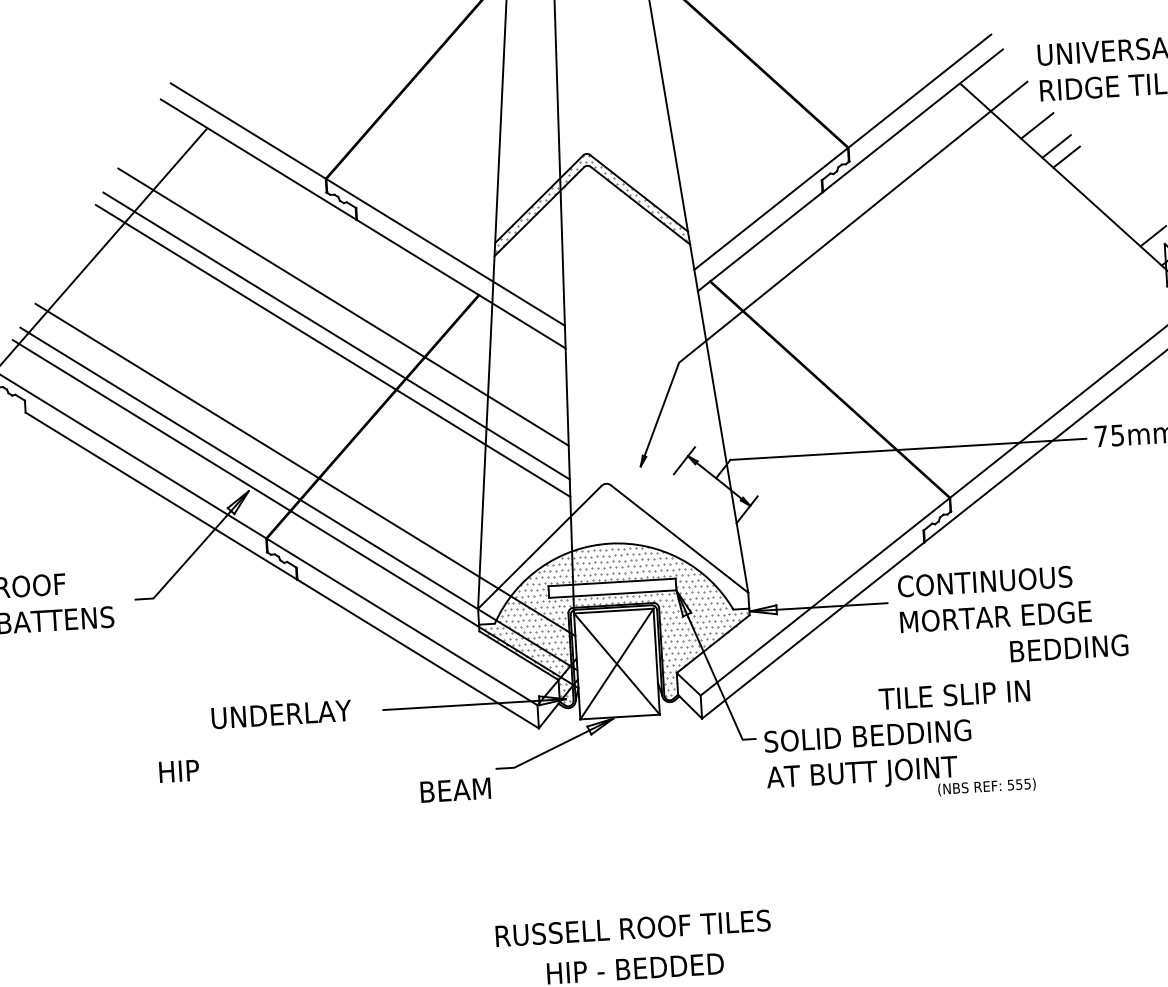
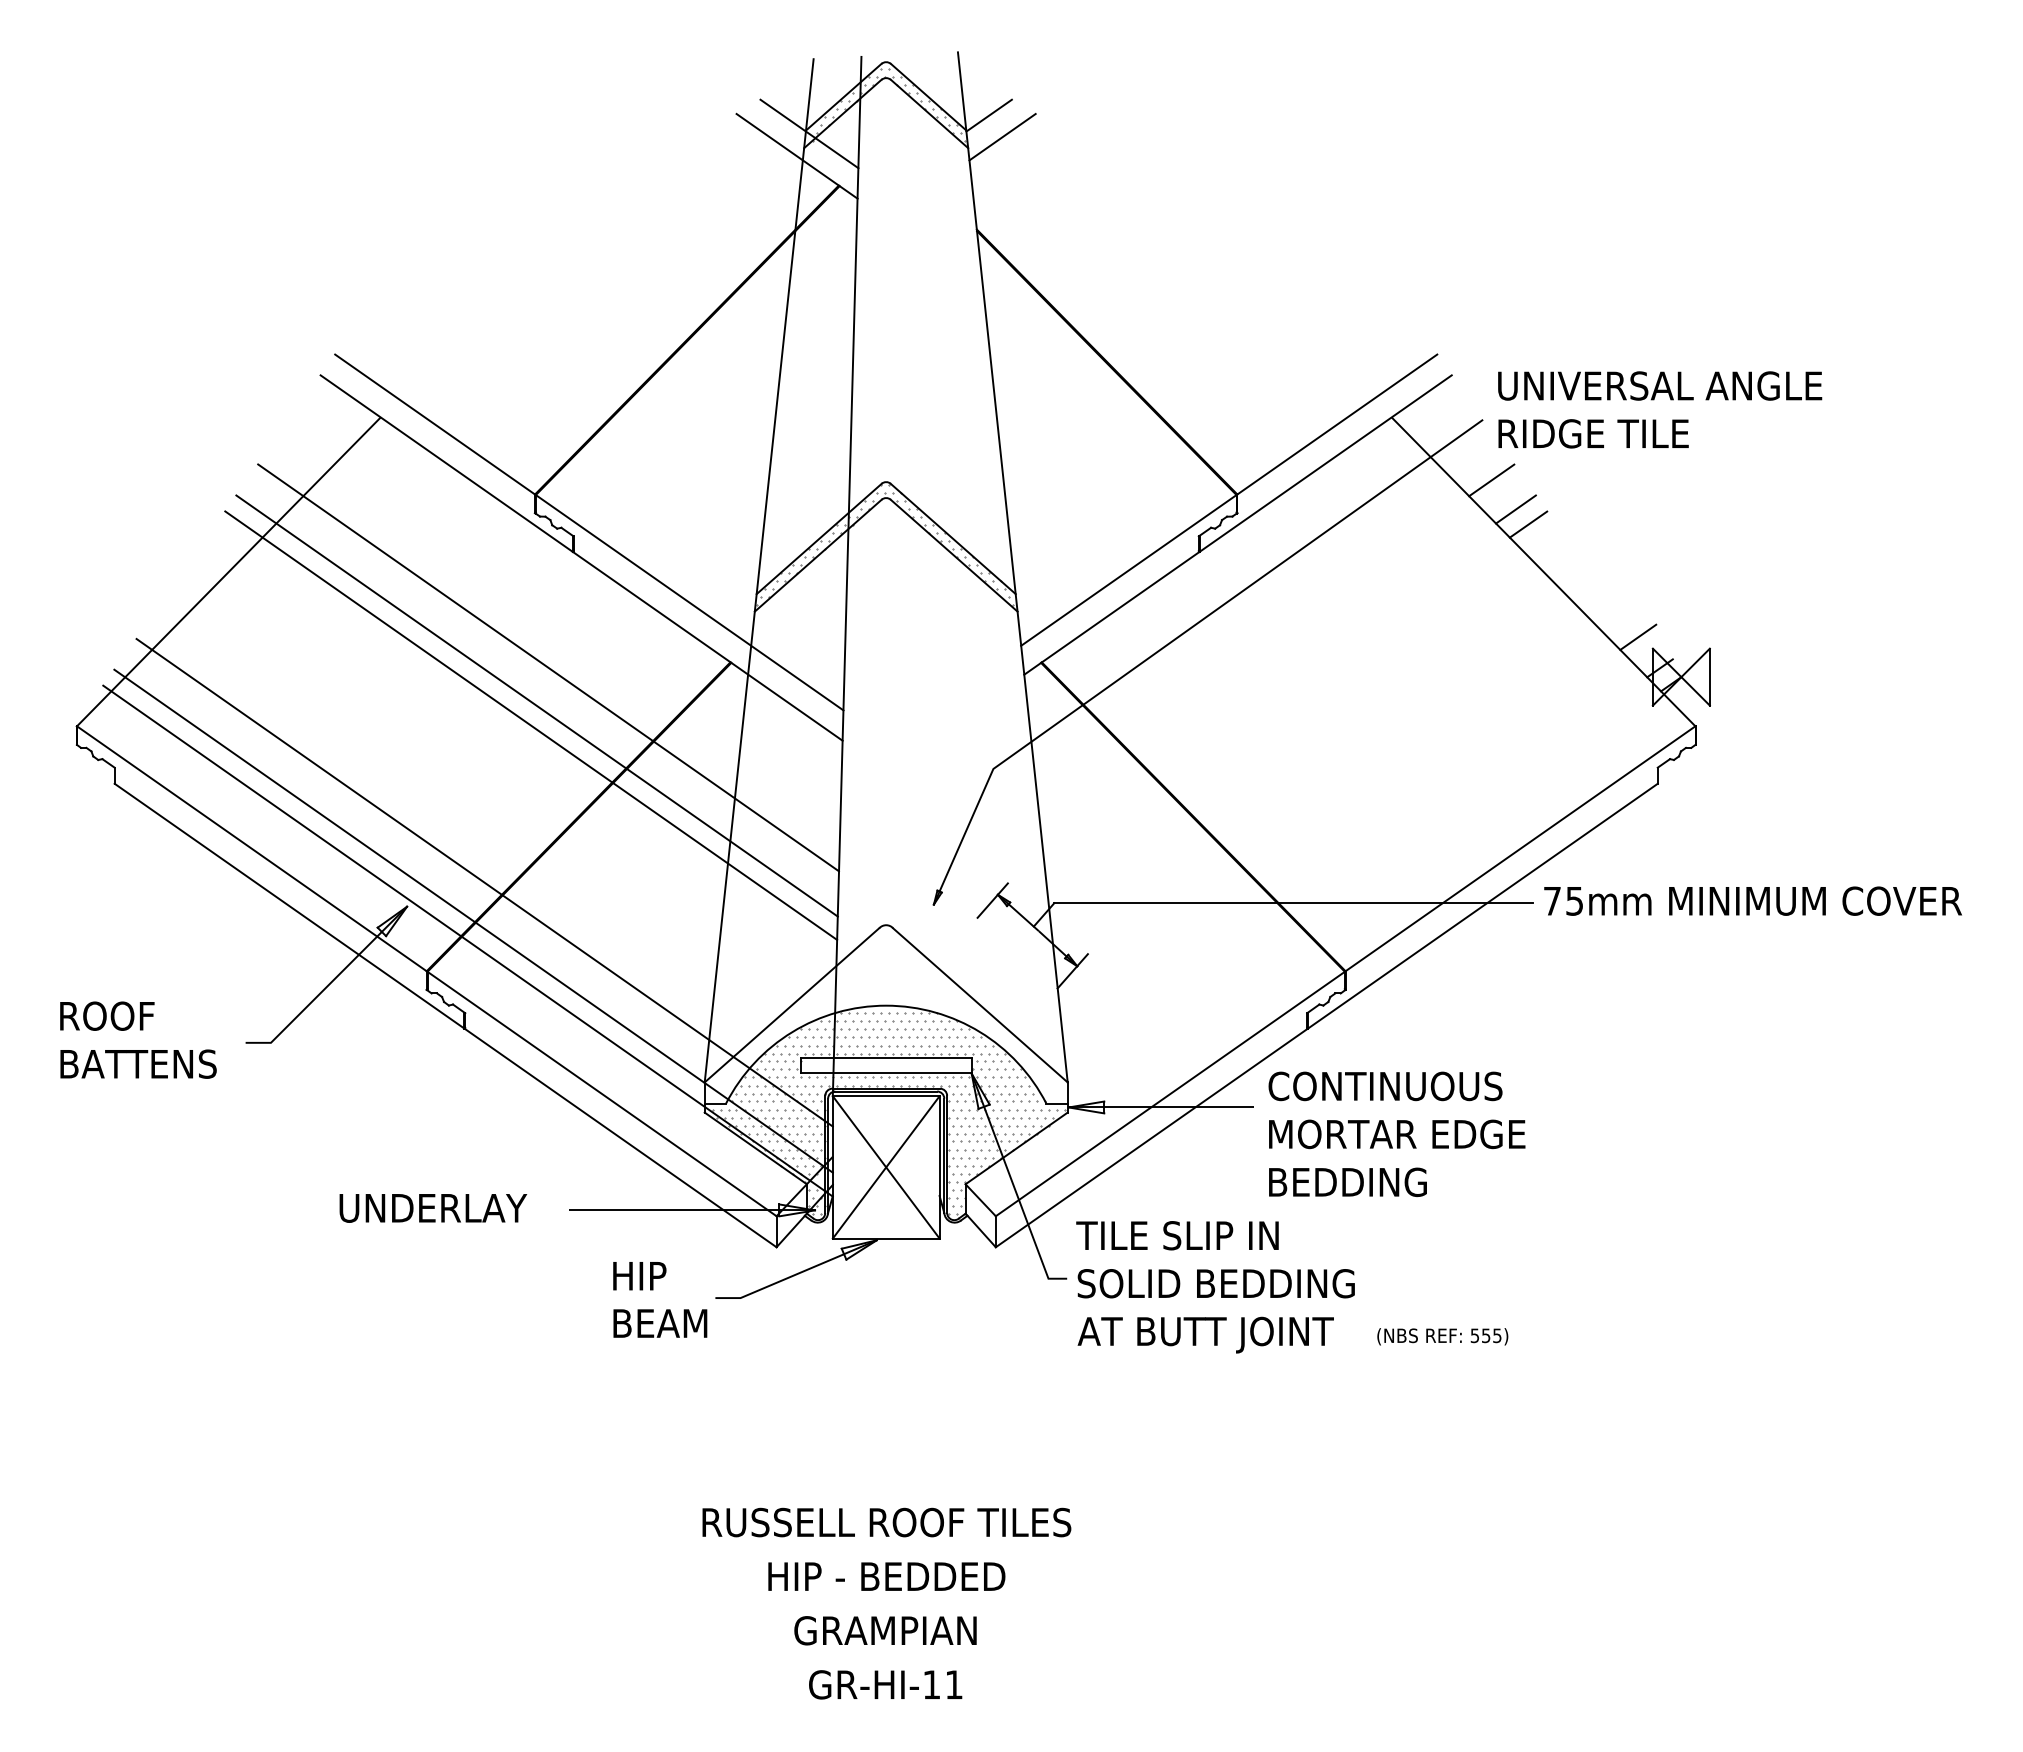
text: (1068, 647) -> (1347, 1181), moved
text: (954, 694) -> (1177, 1235), moved
text: (179, 771) -> (639, 1276), moved
text: (986, 787) -> (1442, 1336), moved

